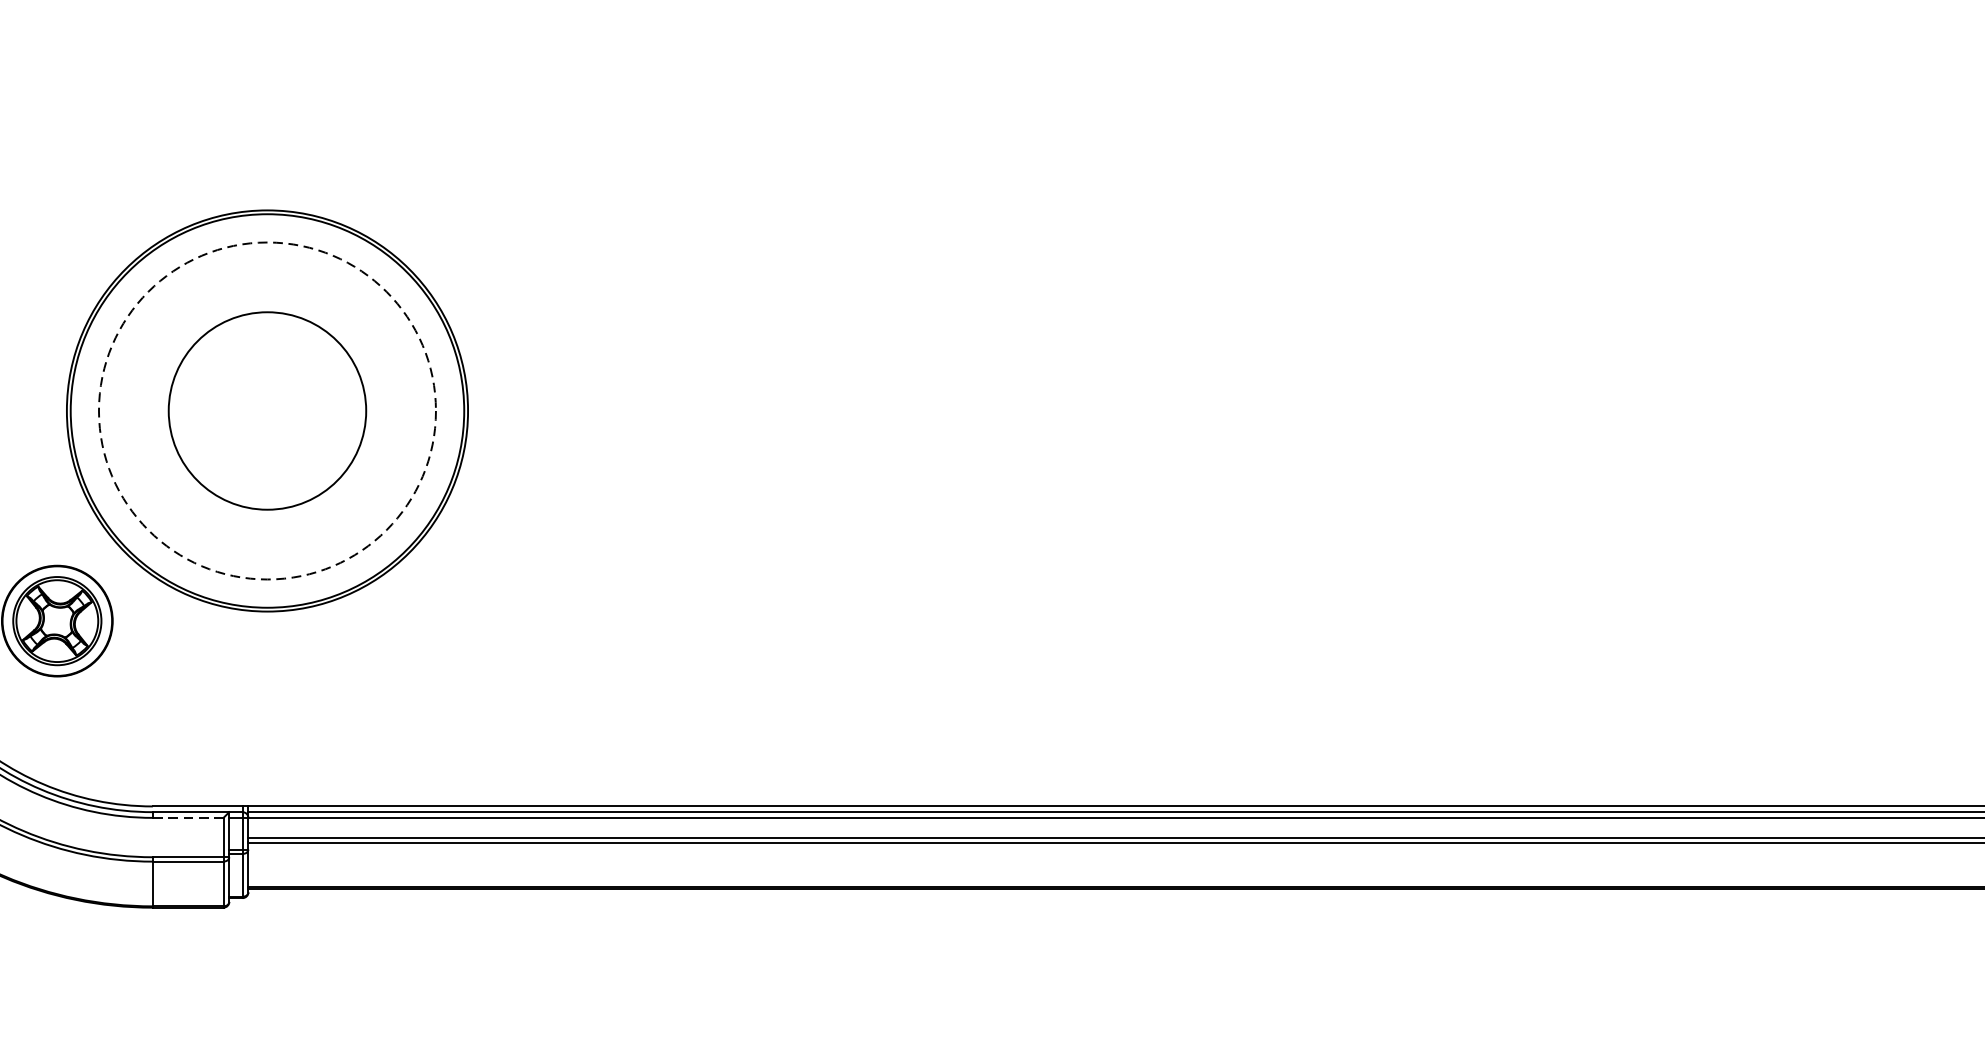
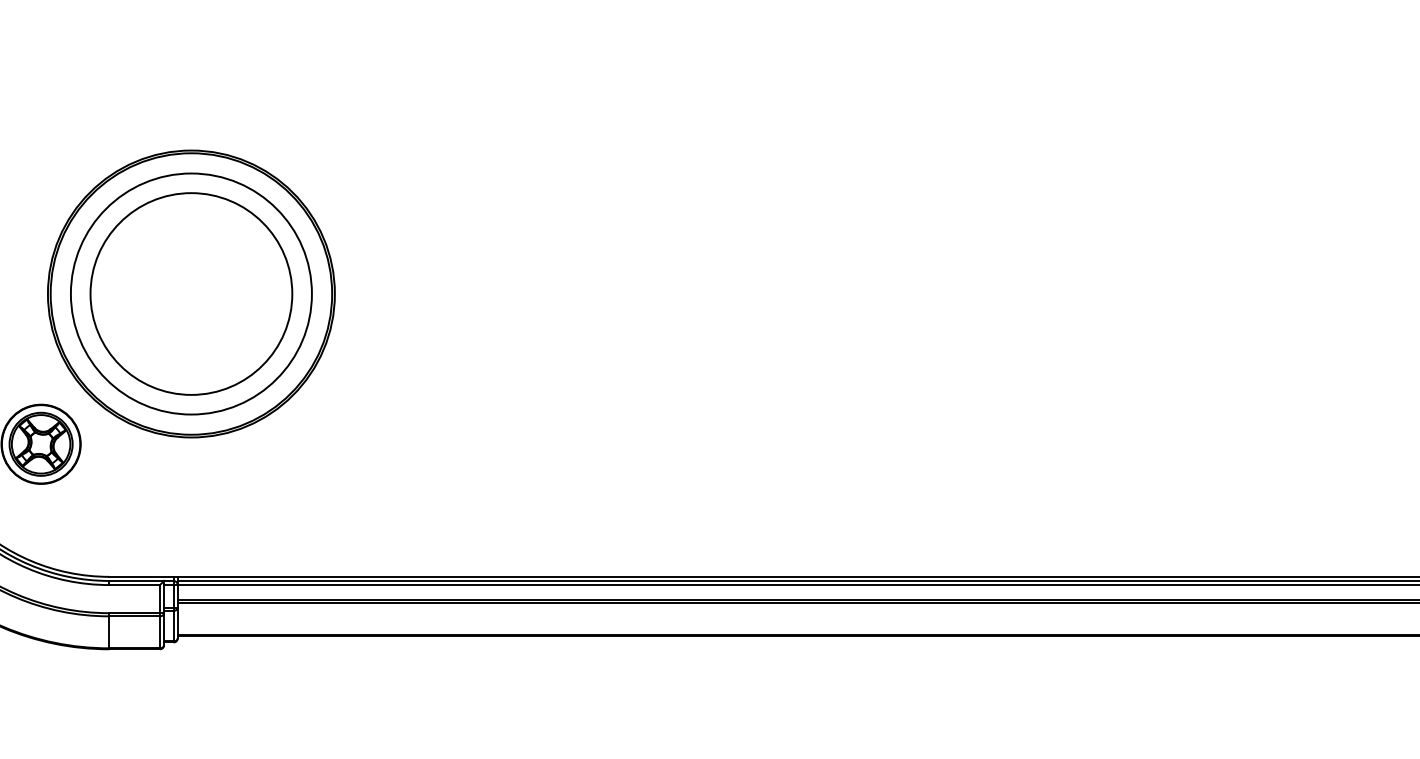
circle: (266, 410) -> (190, 293), dashed -> solid
circle: (267, 410) -> (191, 293), size x1.43
line: (189, 818) -> (135, 585), dashed -> solid

